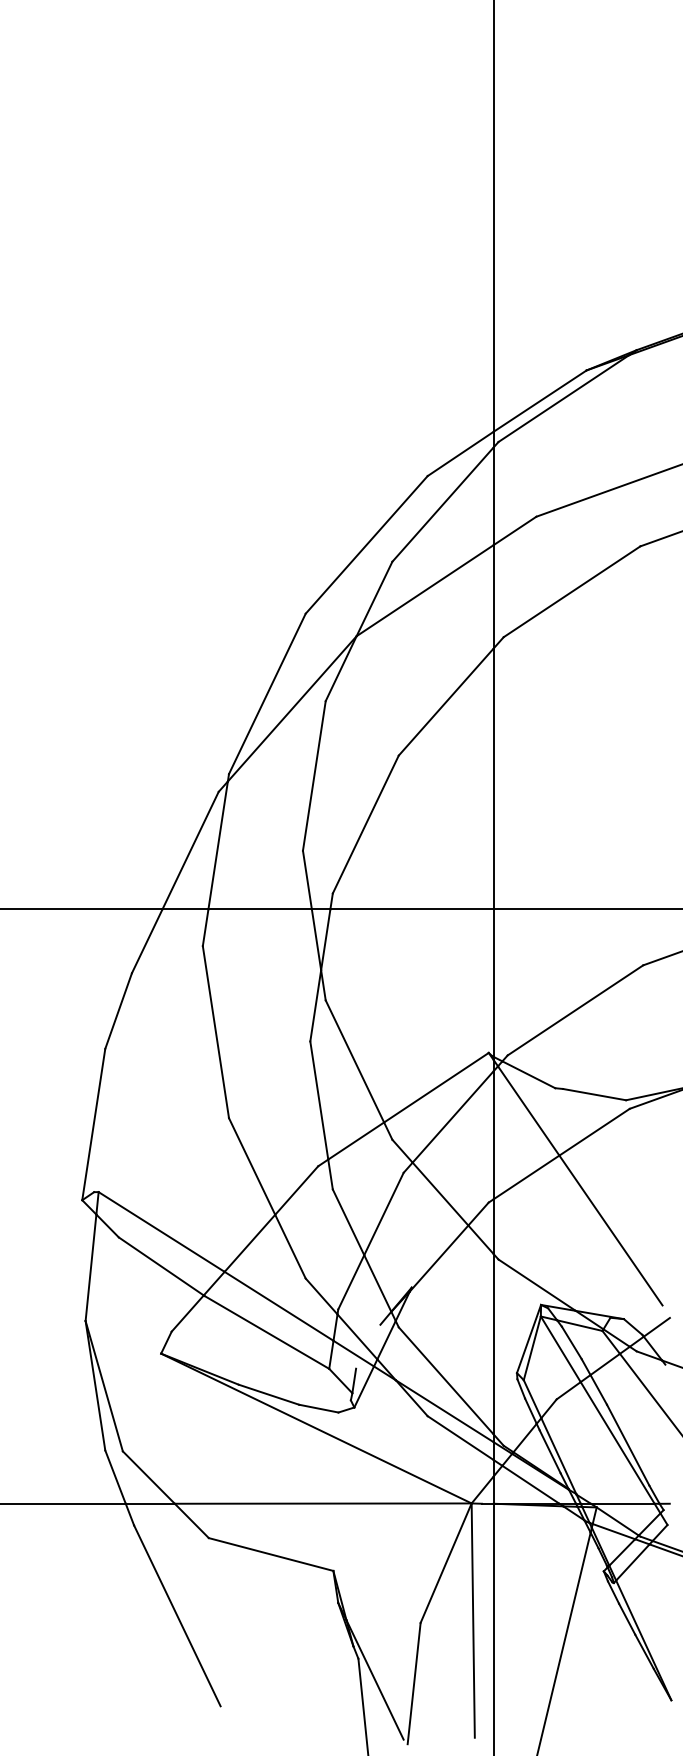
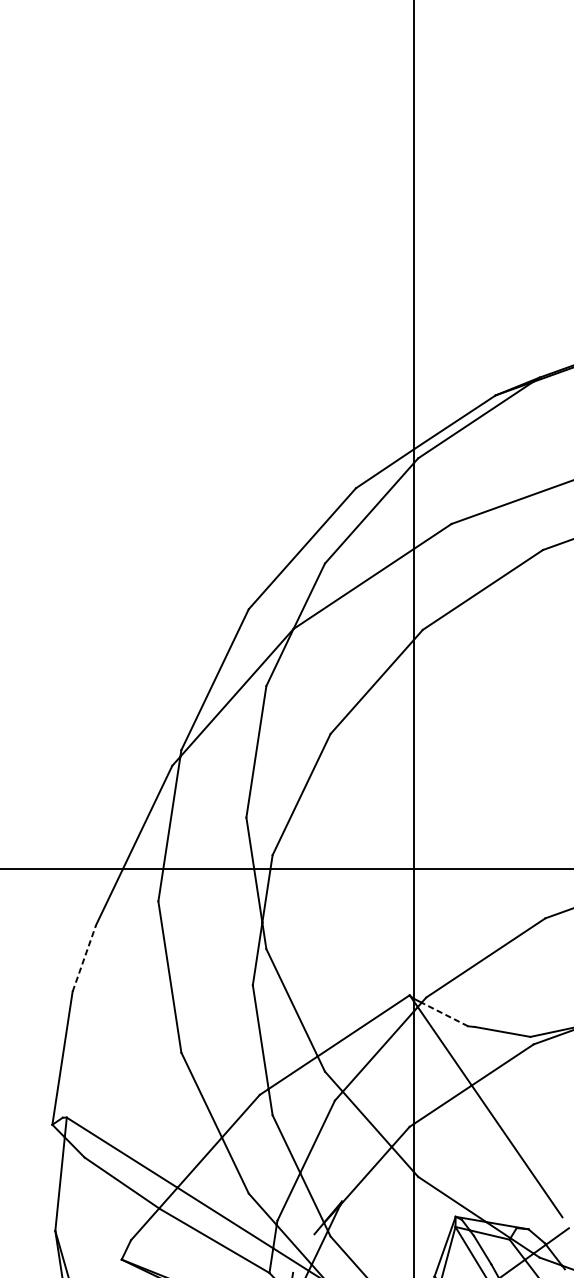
line: (118, 1010) -> (84, 957), solid -> dashed
line: (528, 1074) -> (444, 1014), solid -> dashed

